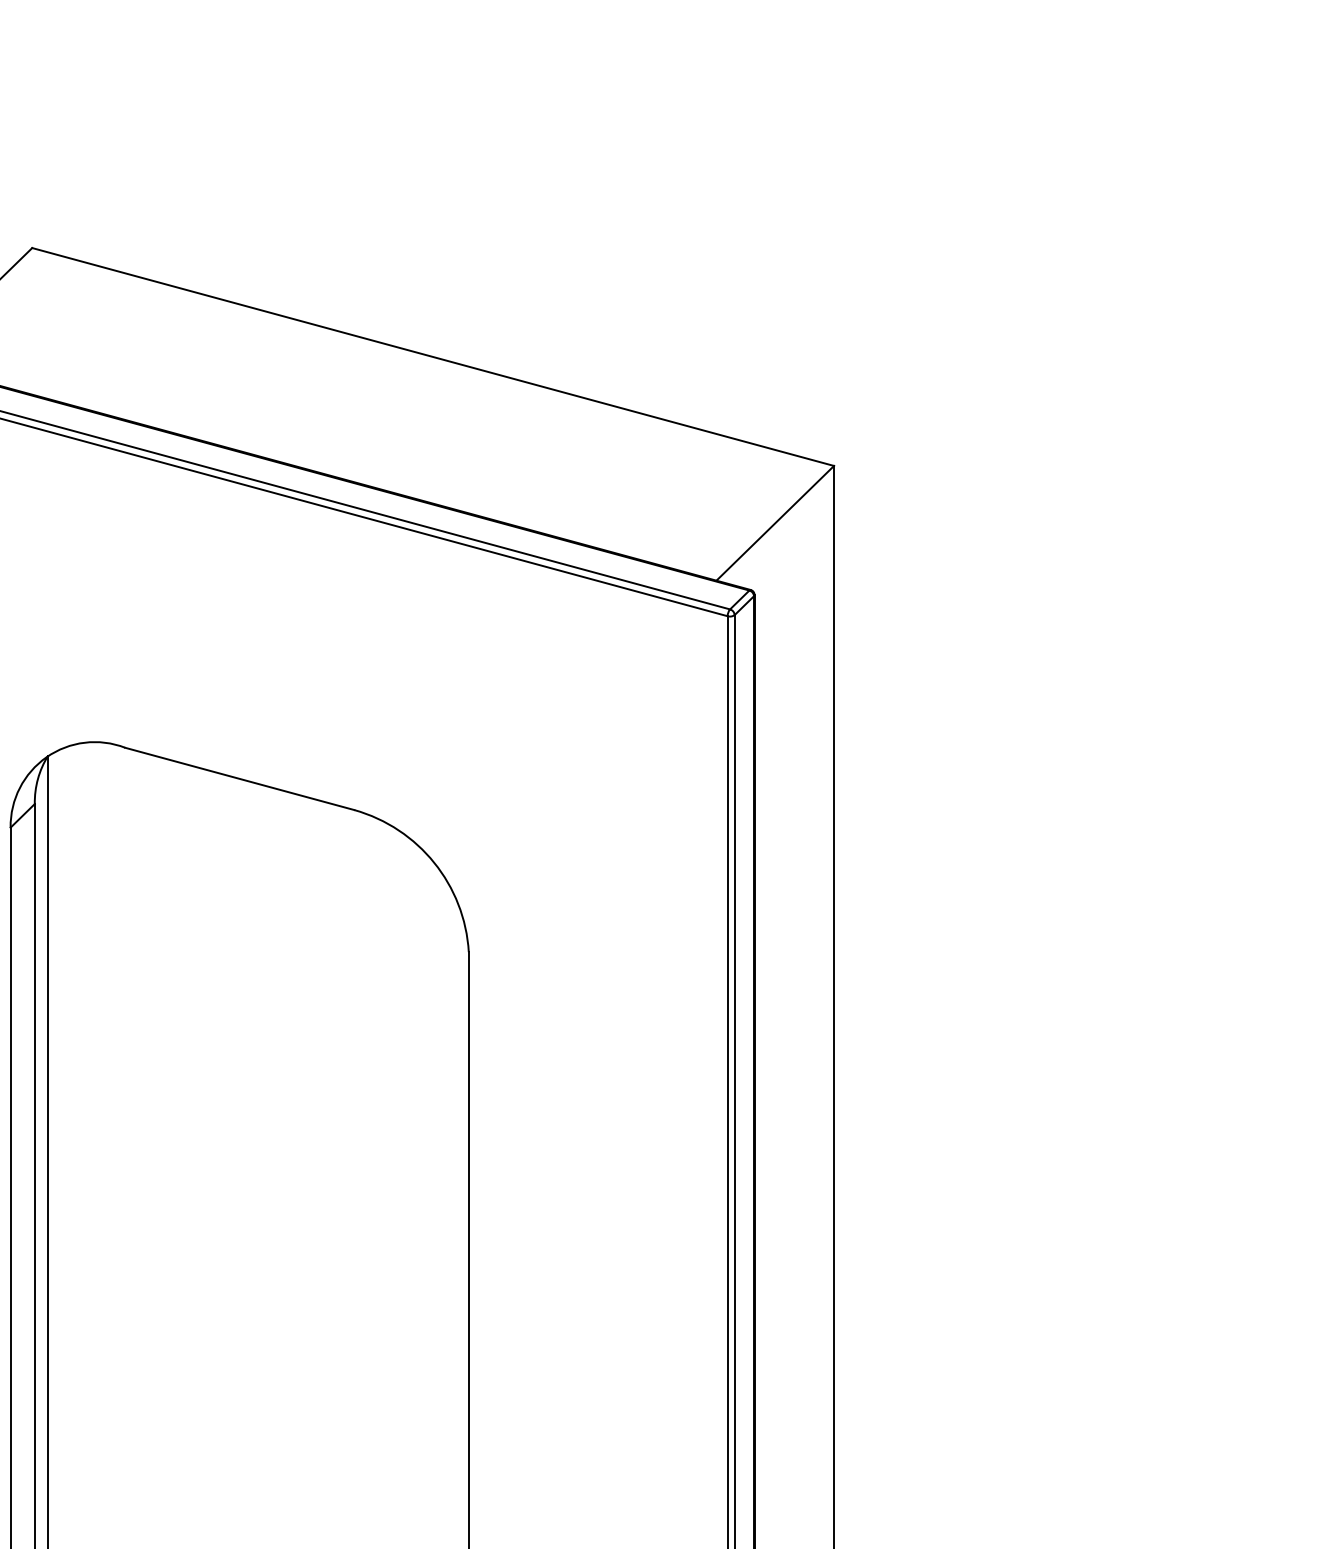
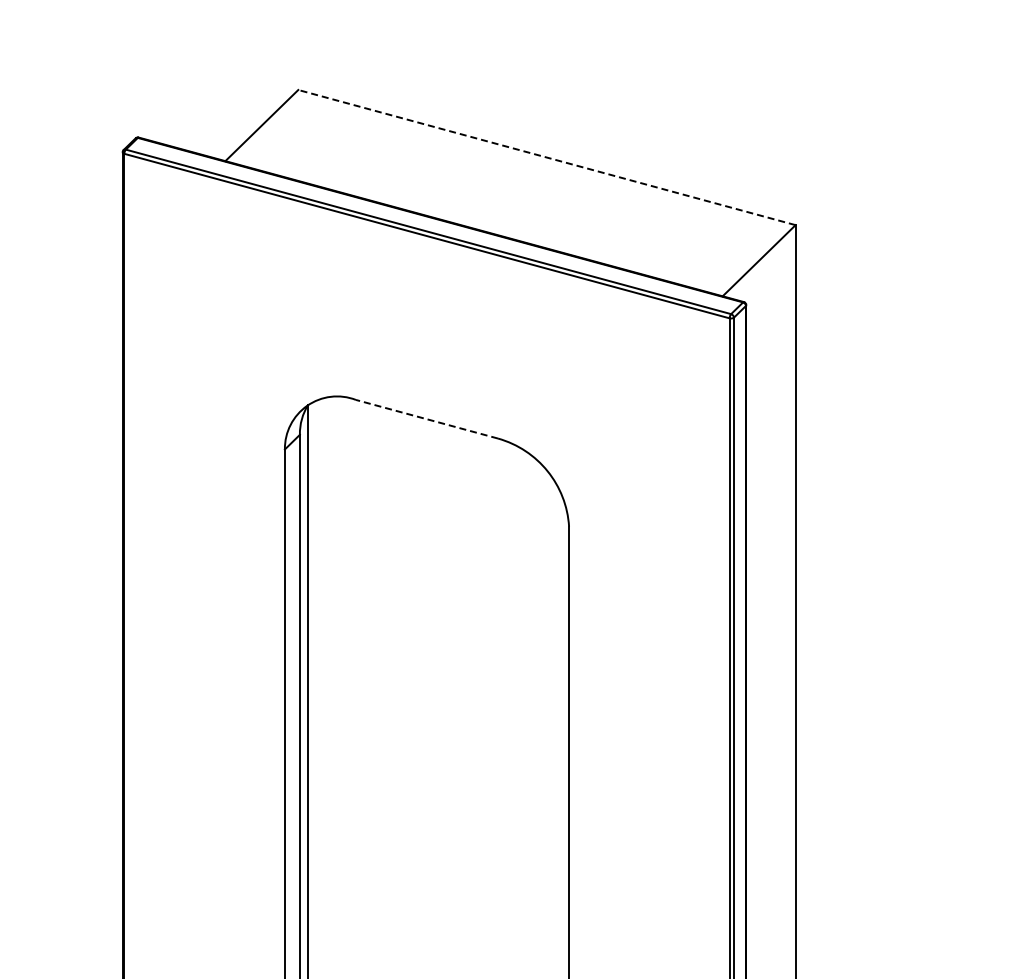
line: (432, 356) -> (546, 157), solid -> dashed
line: (240, 779) -> (427, 419), solid -> dashed

